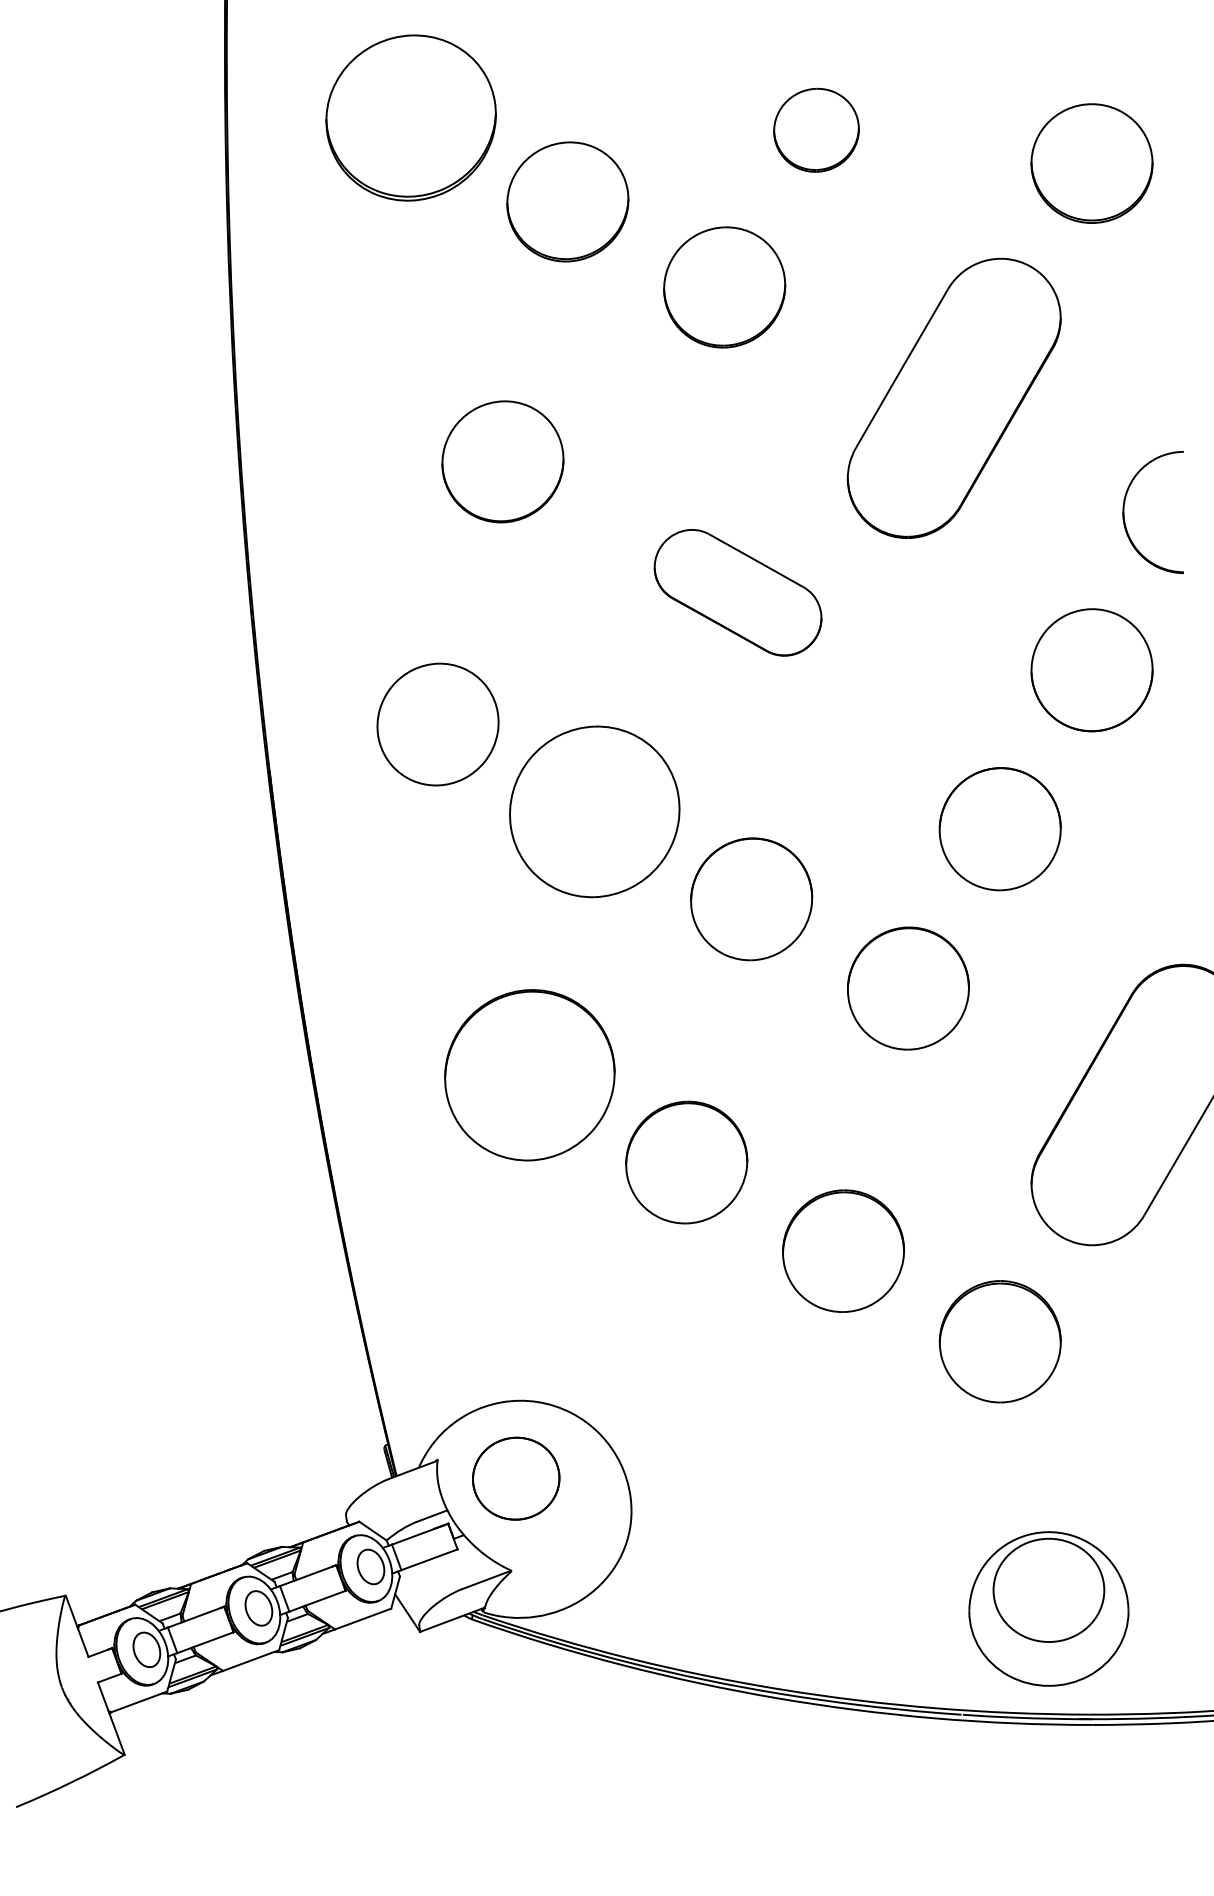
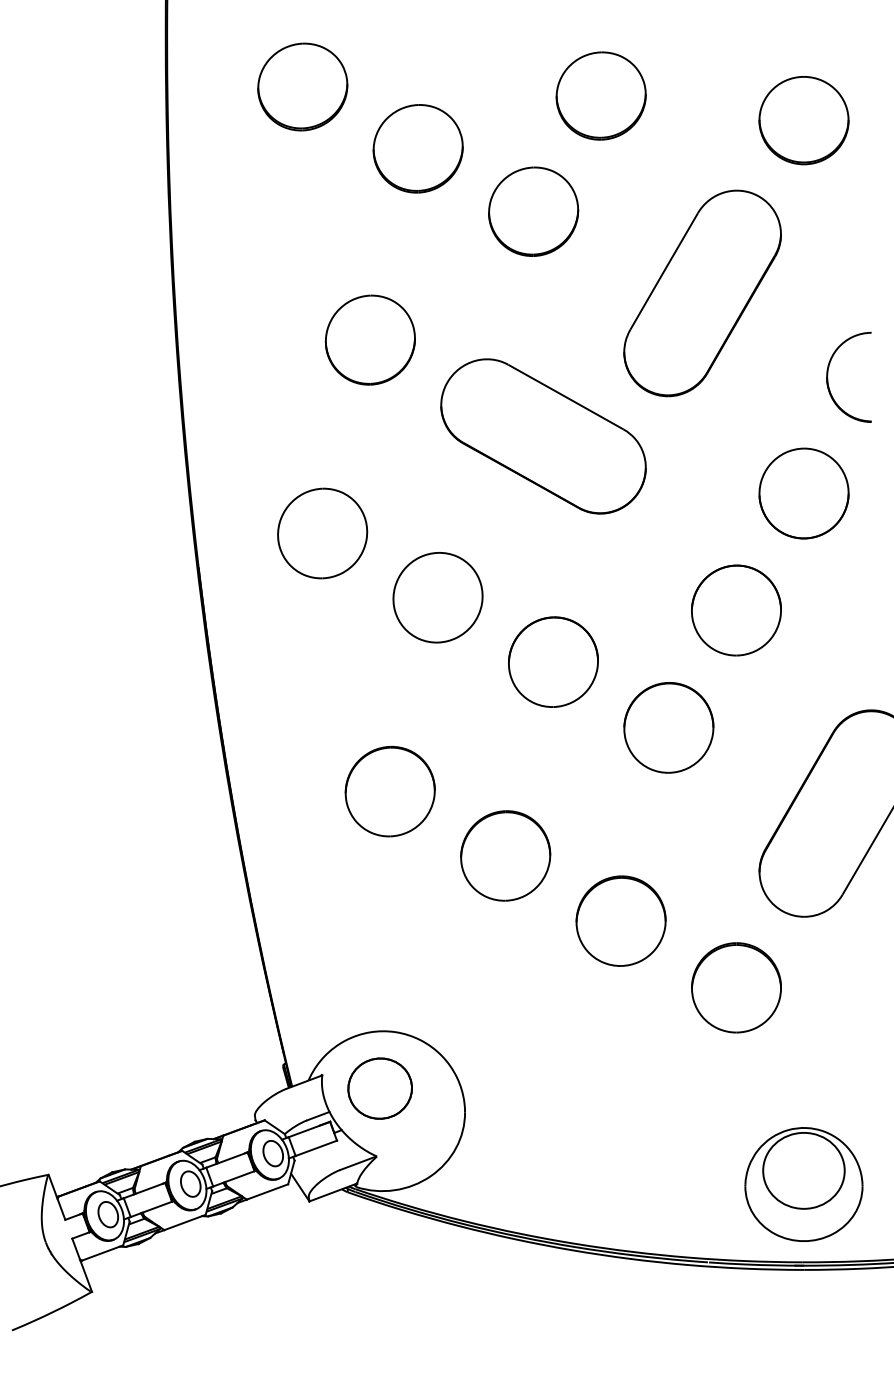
part: (410, 117) -> (302, 86), size x0.71
part: (816, 130) -> (601, 96), size x1.43
part: (737, 592) -> (543, 436), size x1.67
part: (594, 811) -> (437, 597), size x0.71
part: (529, 1074) -> (389, 791), size x0.71
part: (1048, 1608) -> (803, 1184), moved

